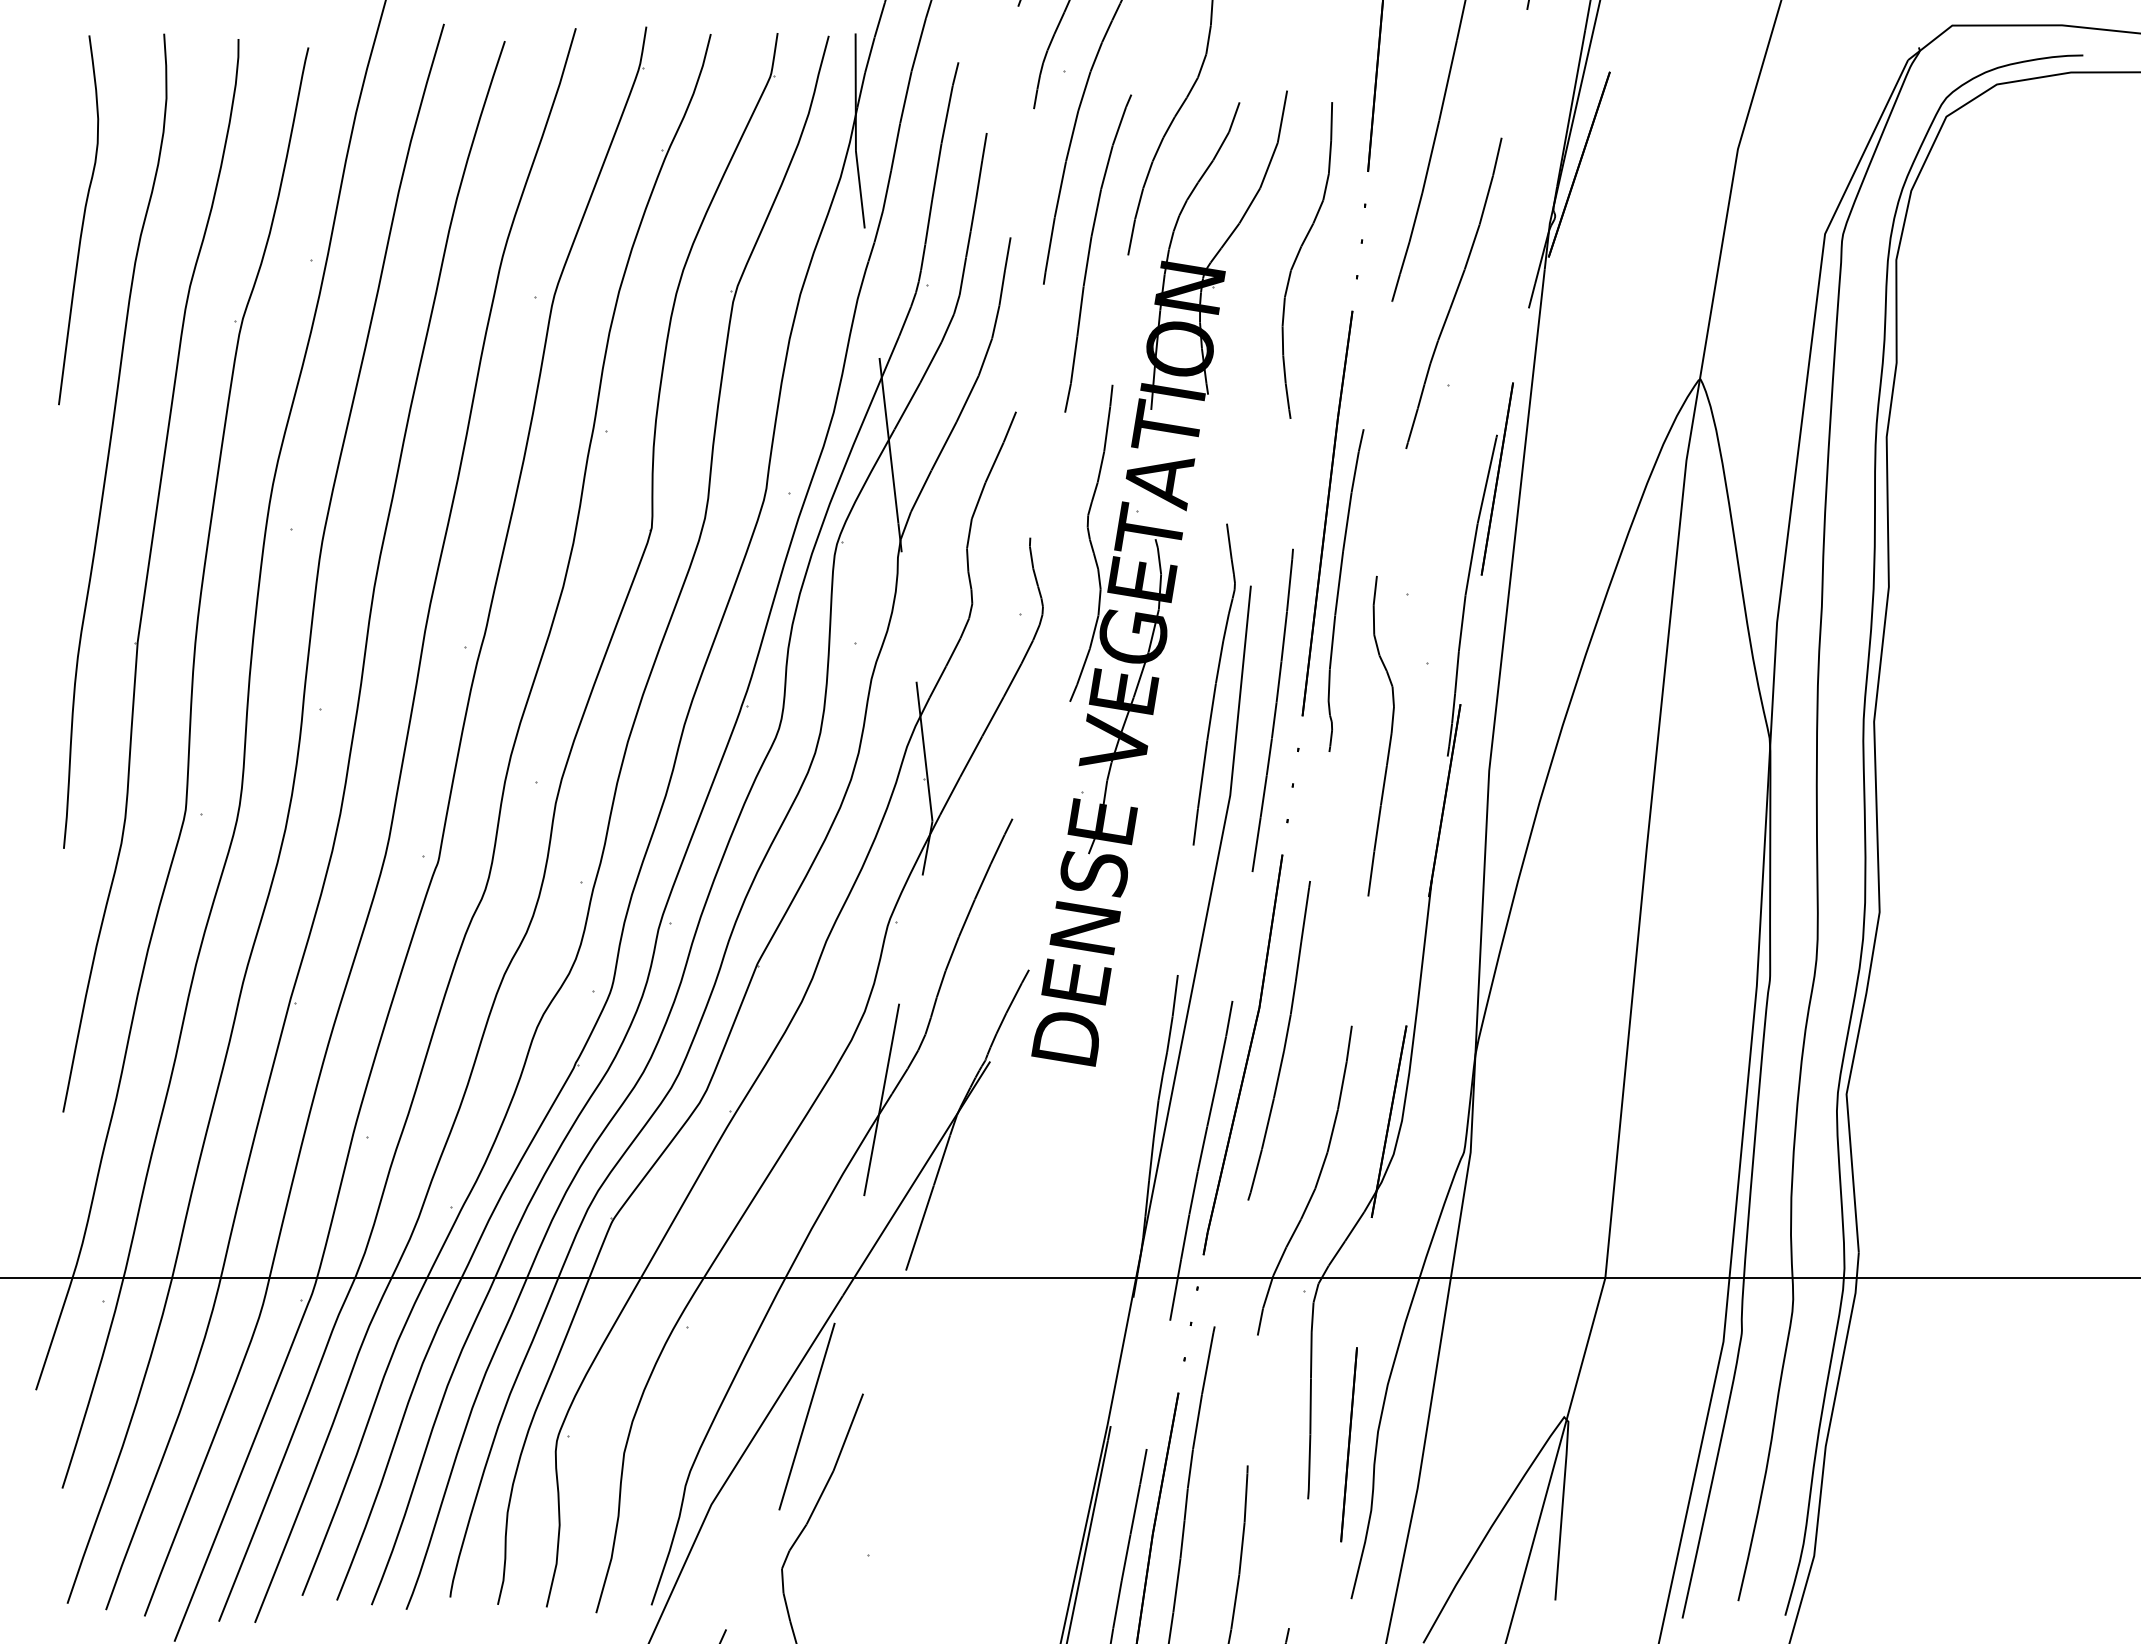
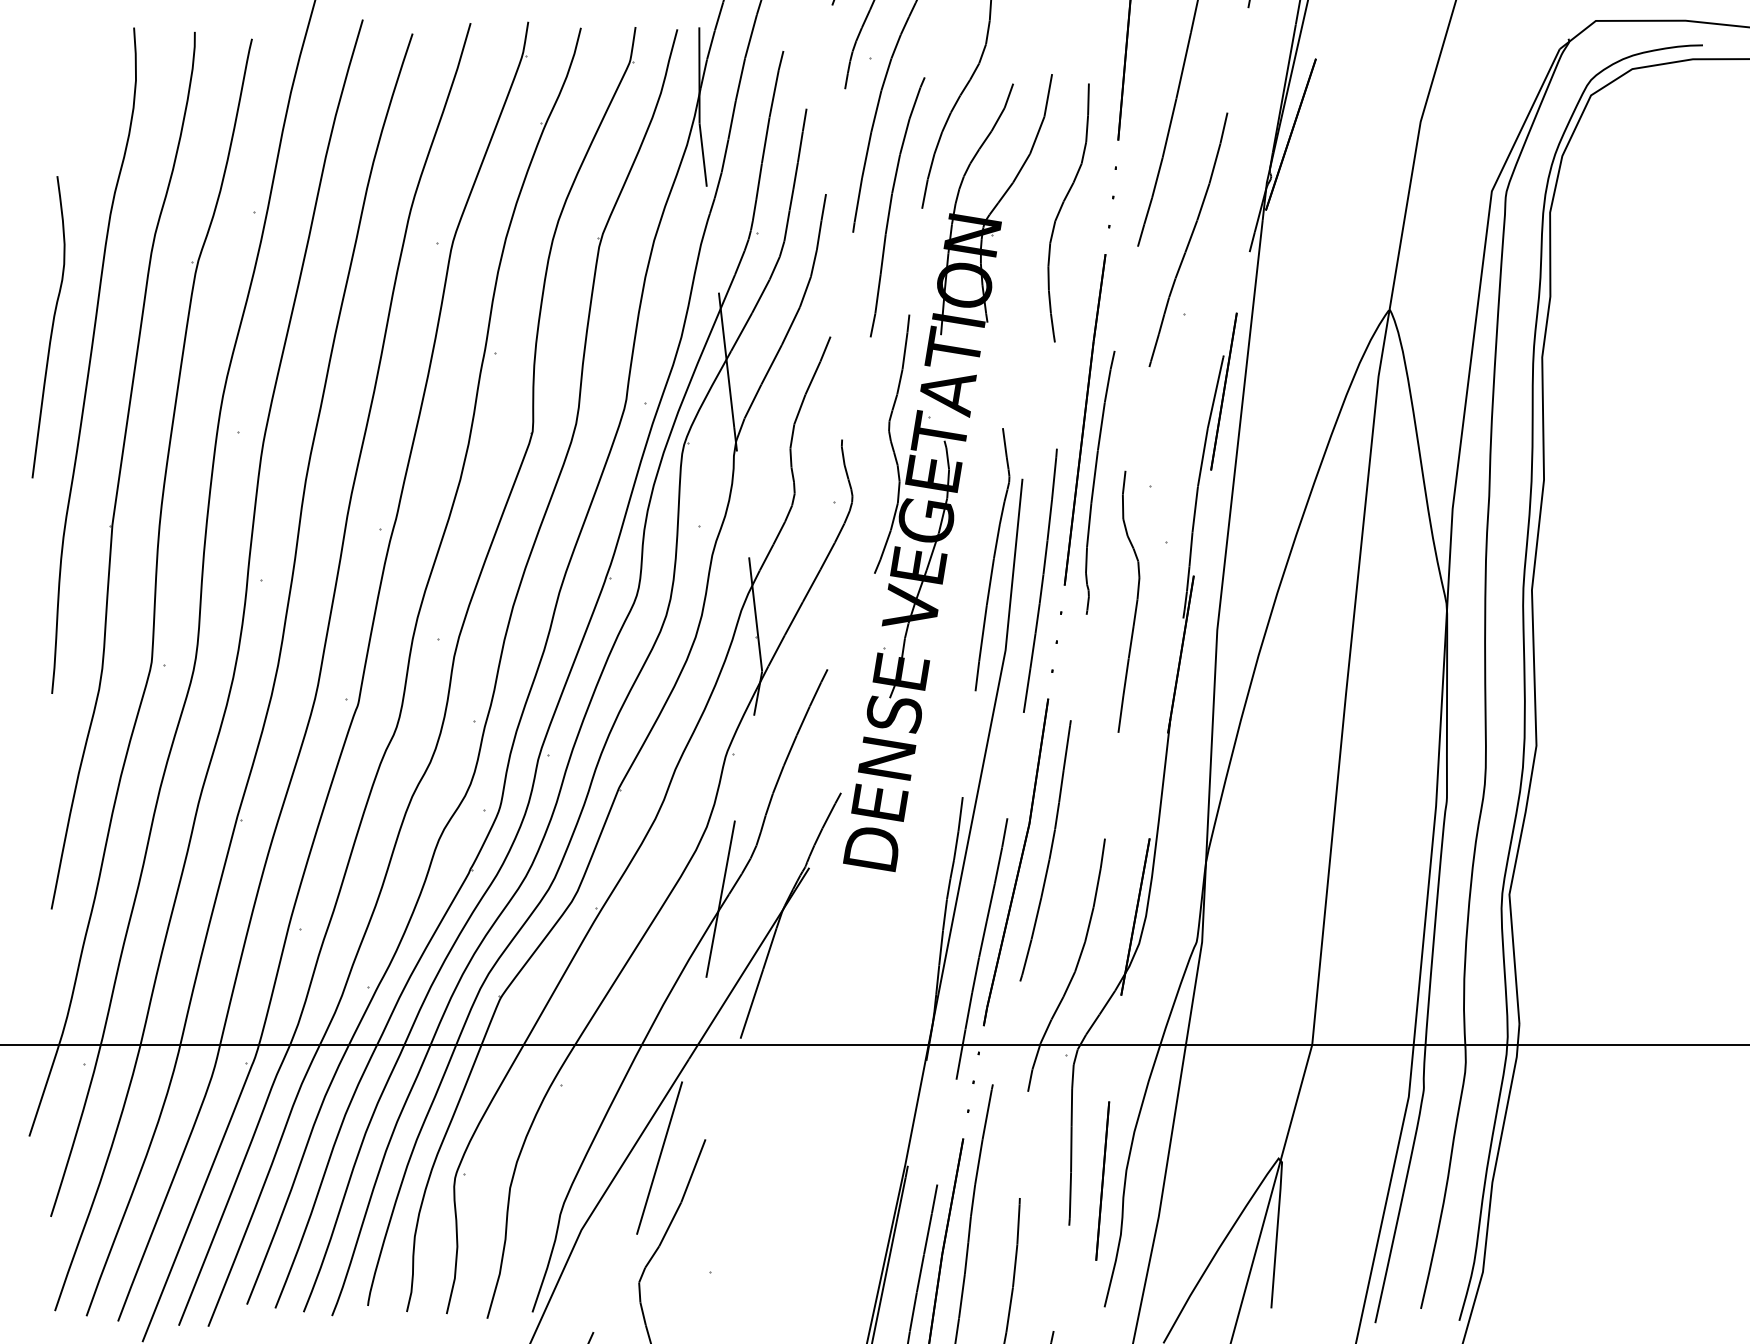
curve: (82, 220) -> (51, 327), moved

